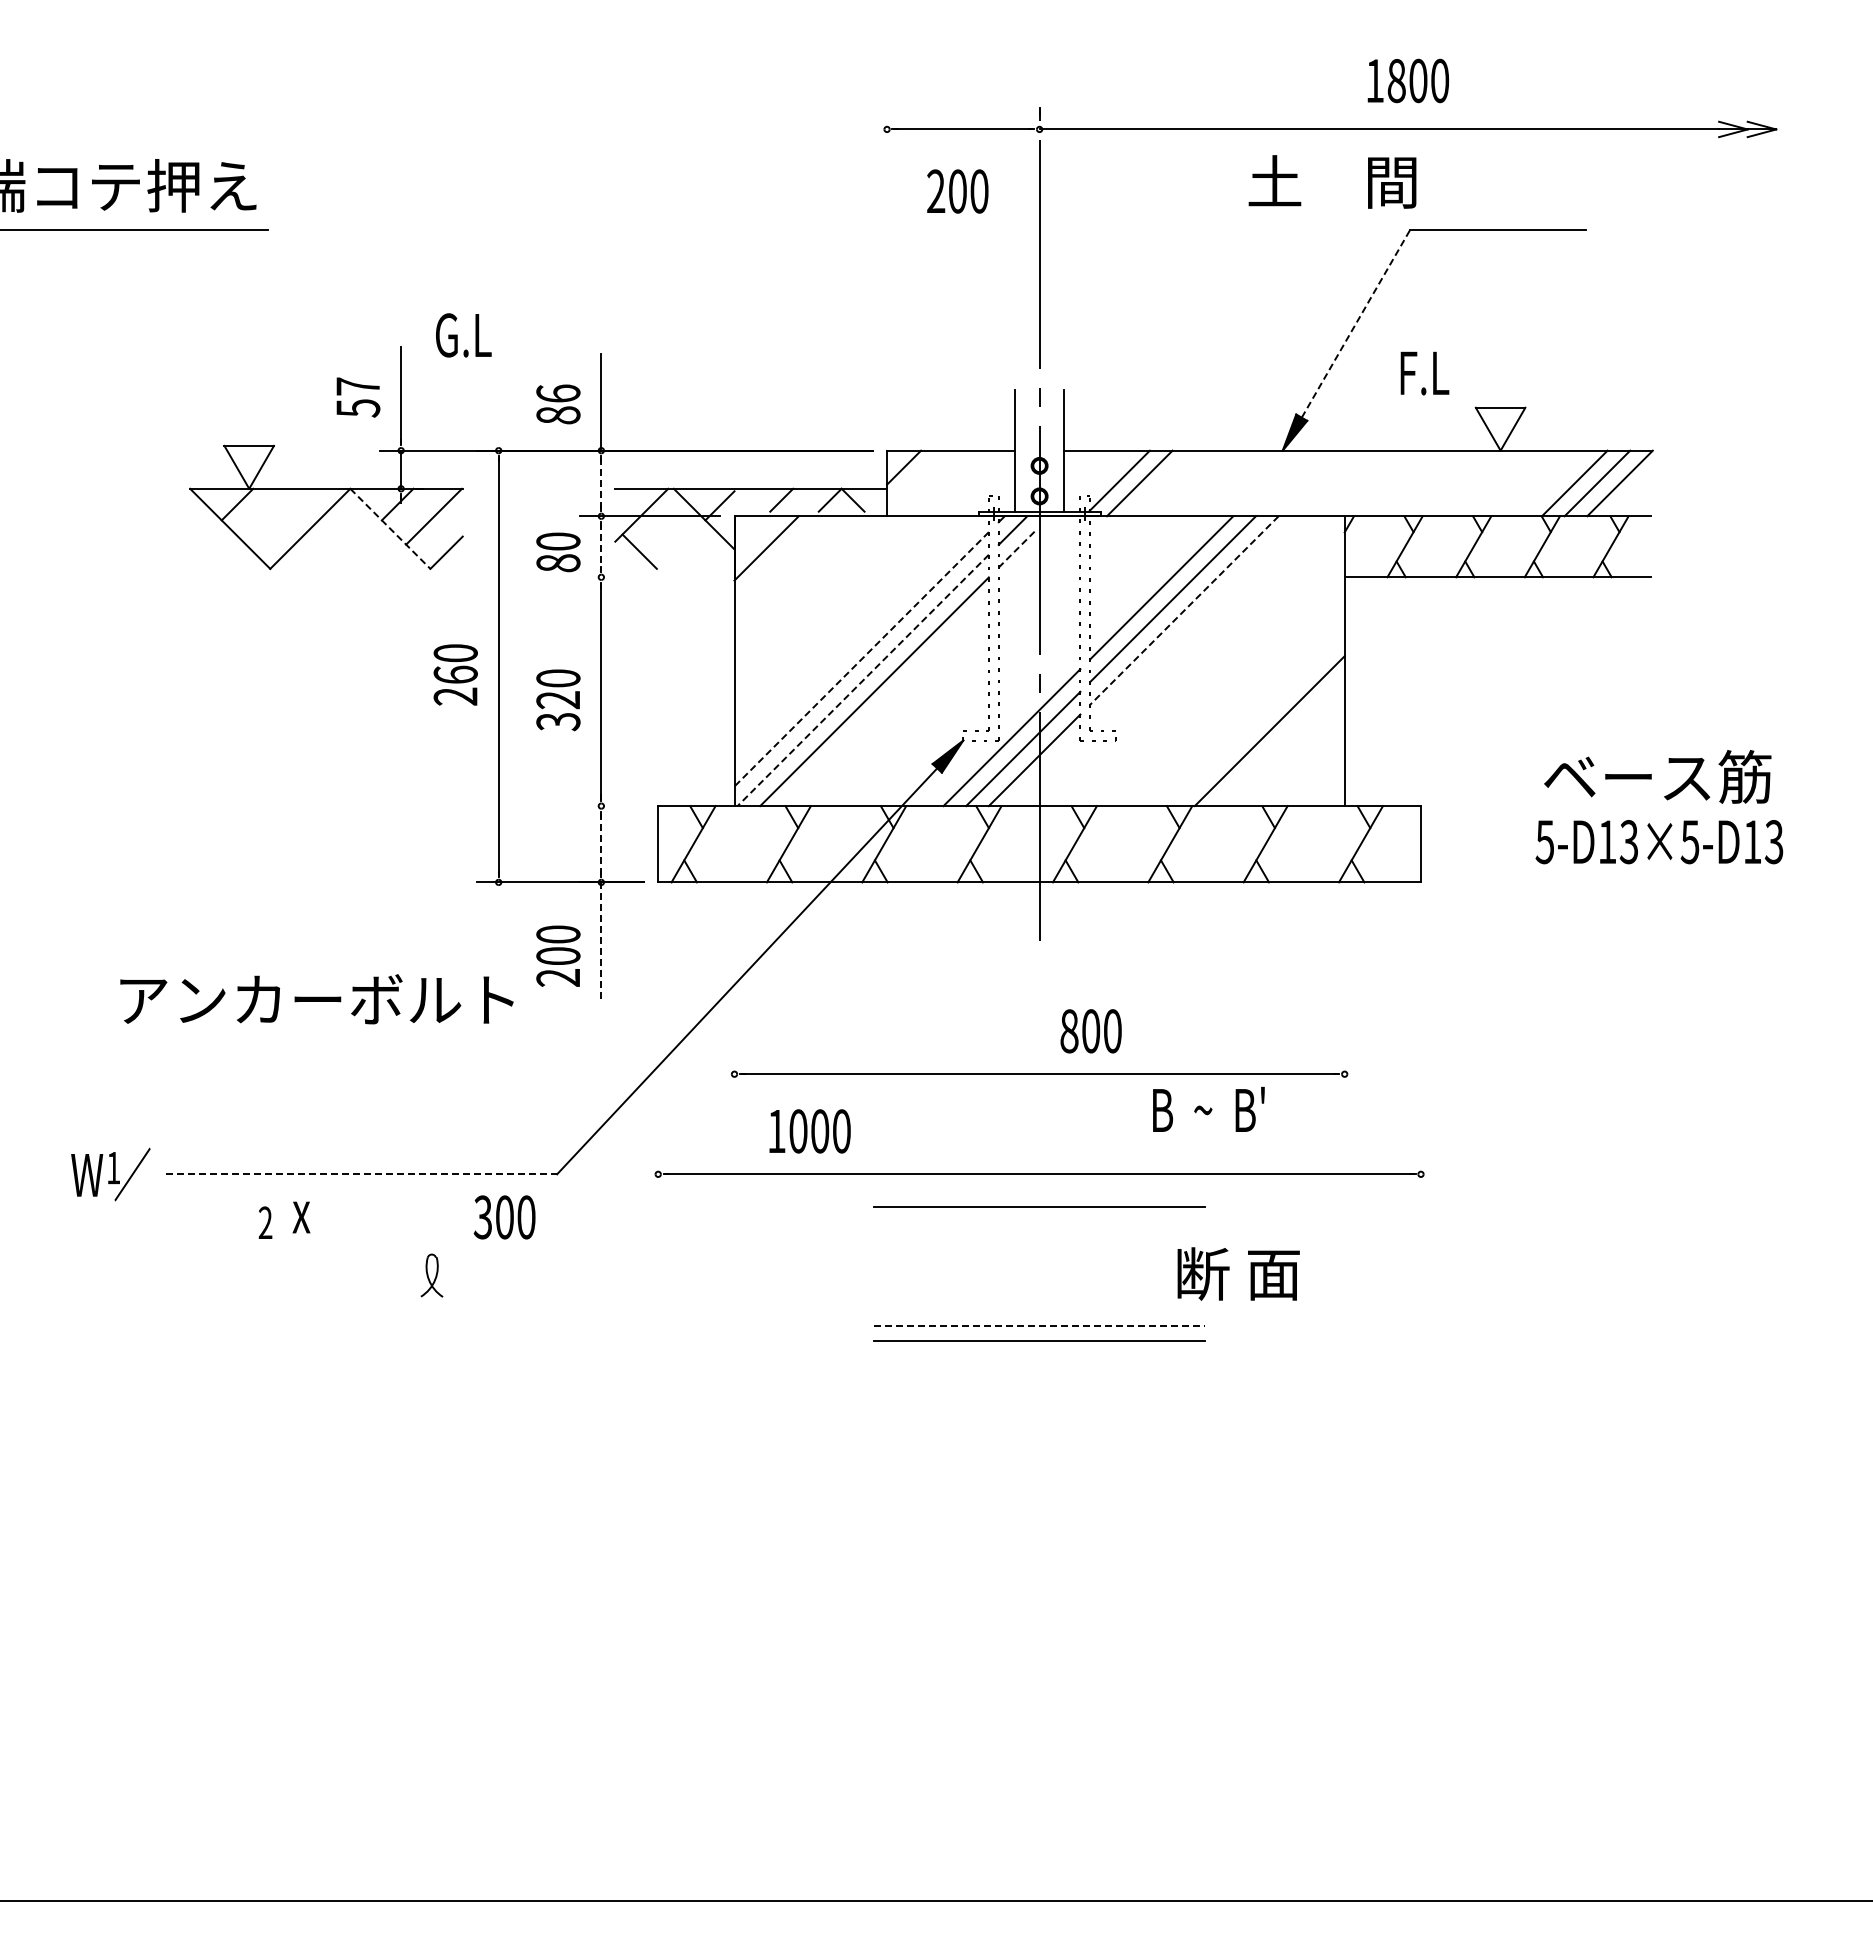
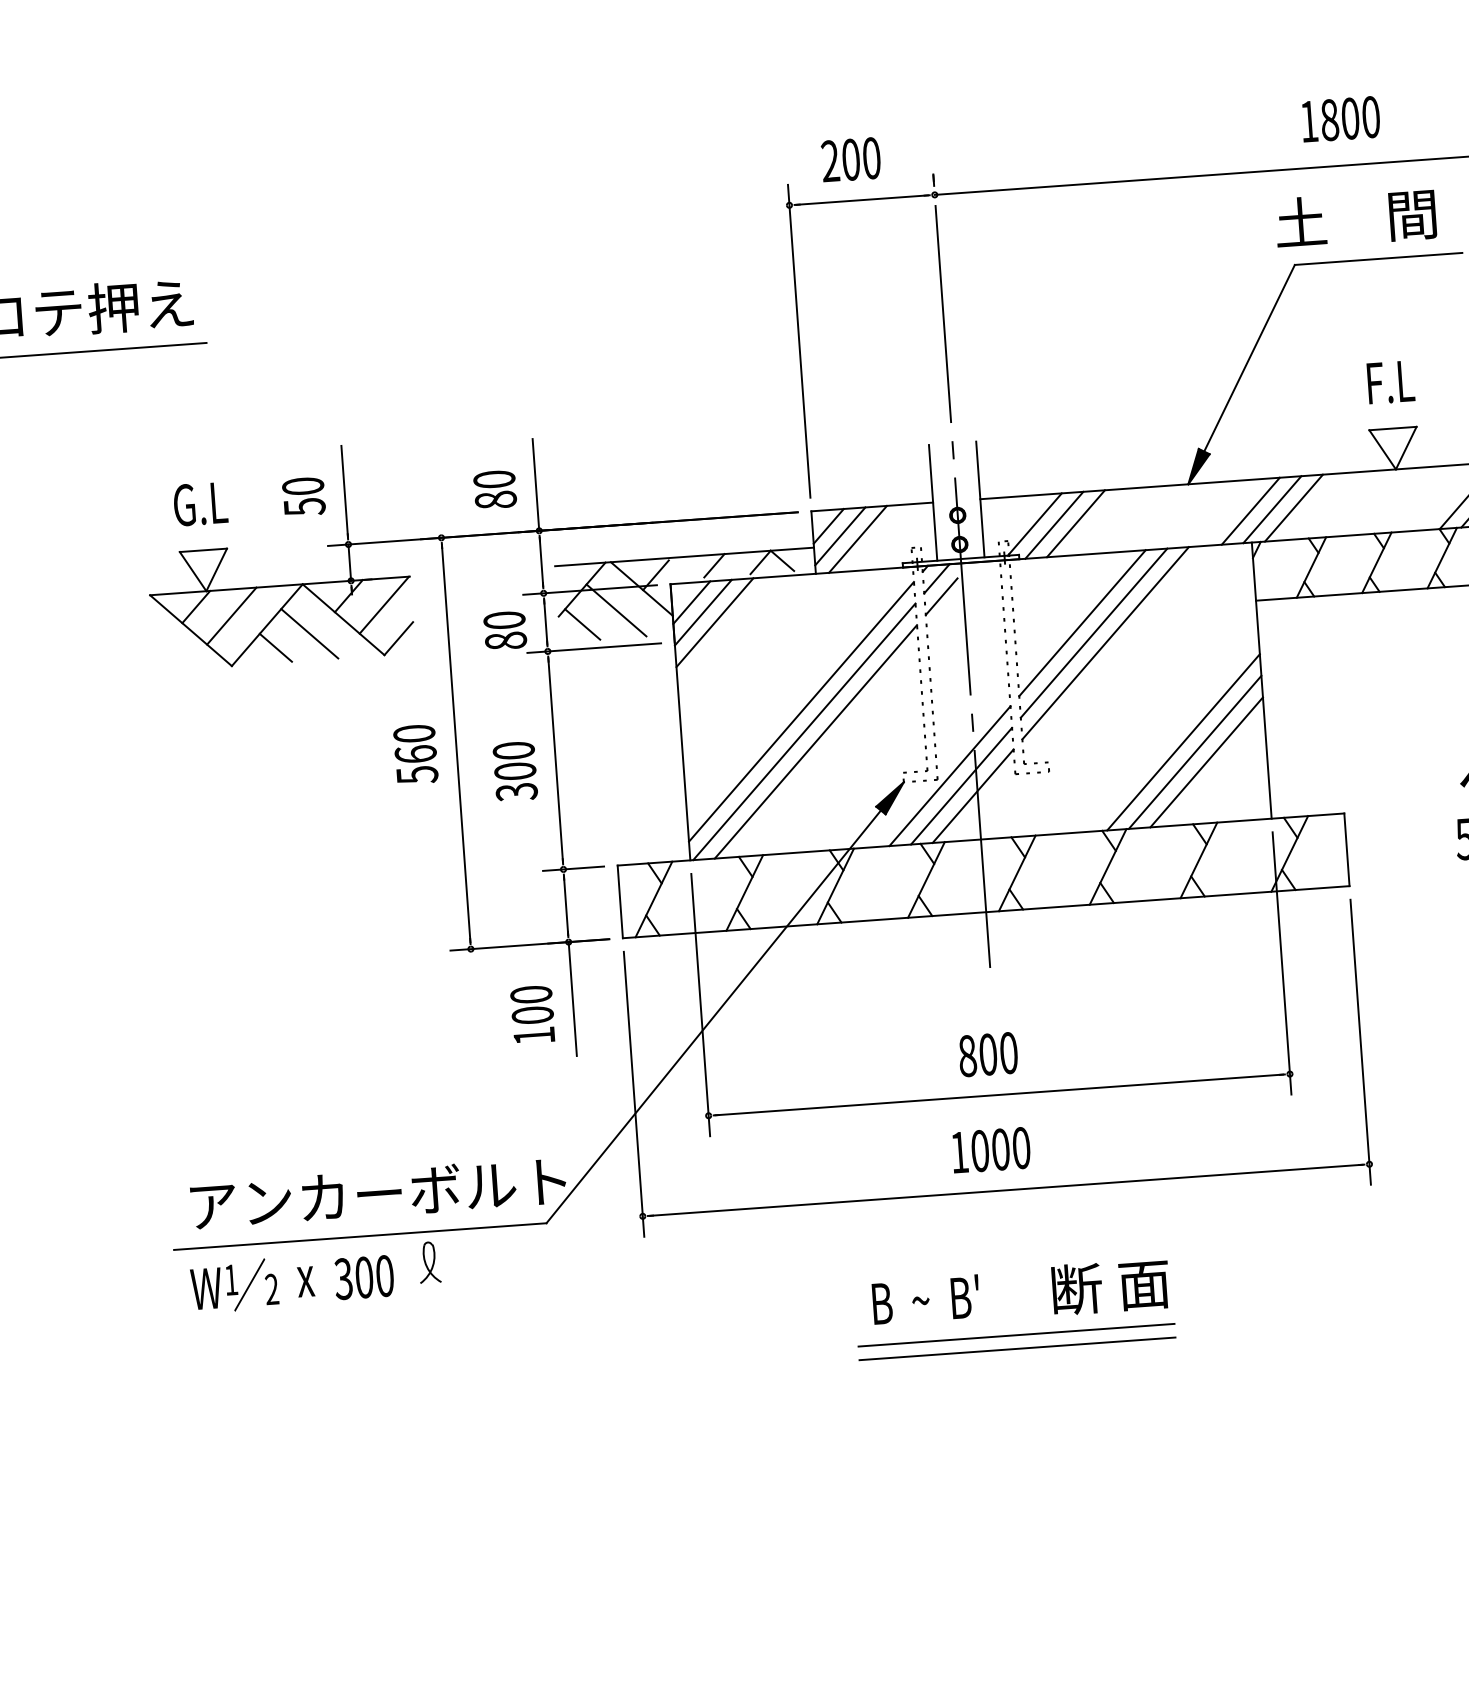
text: (1407, 80) -> (1340, 118), moved
text: (1332, 181) -> (1355, 218), moved
text: (957, 191) -> (850, 159), moved
line: (887, 272) -> (799, 341), added
line: (1356, 323) -> (1249, 358), dashed -> solid
text: (463, 335) -> (200, 504), moved
text: (1424, 373) -> (1390, 382), moved
text: (358, 386) -> (303, 486), 57 -> 50
text: (558, 393) -> (494, 479), 86 -> 80
line: (915, 478) -> (840, 535), added
line: (601, 483) -> (541, 562), dashed -> solid
line: (933, 483) -> (857, 539), added
line: (1162, 483) -> (1076, 523), added
line: (1345, 483) -> (1250, 511), added
line: (1368, 483) -> (1272, 509), added
line: (1391, 483) -> (1294, 508), added
line: (273, 516) -> (231, 615), added
line: (390, 528) -> (343, 619), dashed -> solid
line: (755, 536) -> (691, 602), added
line: (675, 539) -> (615, 610), added
line: (353, 540) -> (309, 633), added
line: (601, 547) -> (545, 623), dashed -> solid
line: (1016, 549) -> (941, 596), dashed -> solid
line: (317, 552) -> (275, 647), added
line: (777, 559) -> (714, 622), added
line: (649, 577) -> (593, 648), added
line: (1184, 610) -> (1105, 643), dashed -> solid
line: (861, 659) -> (801, 712), dashed -> solid
line: (863, 680) -> (804, 731), dashed -> solid
text: (455, 696) -> (417, 774), 260 -> 560
text: (558, 700) -> (515, 771), 320 -> 300
line: (1258, 719) -> (1183, 742), added
line: (1280, 742) -> (1206, 762), added
line: (611, 806) -> (573, 869), added
line: (601, 844) -> (566, 906), dashed -> solid
line: (601, 942) -> (572, 999), dashed -> solid
line: (734, 957) -> (700, 1004), added
line: (1344, 957) -> (1281, 962), added
text: (557, 977) -> (533, 1035), 200 -> 100
text: (316, 999) -> (378, 1193), moved
text: (1090, 1031) -> (987, 1054), moved
line: (658, 1045) -> (634, 1093), added
line: (1420, 1045) -> (1360, 1041), added
text: (1208, 1109) -> (925, 1299), moved
text: (809, 1131) -> (990, 1150), moved
text: (110, 1174) -> (228, 1286), moved
line: (362, 1174) -> (361, 1236), dashed -> solid
line: (1039, 1206) -> (1008, 1220), removed
text: (504, 1217) -> (364, 1277), moved
text: (1238, 1273) -> (1110, 1286), moved
part: (431, 1275) -> (429, 1262), moved
line: (1039, 1326) -> (1016, 1335), dashed -> solid

